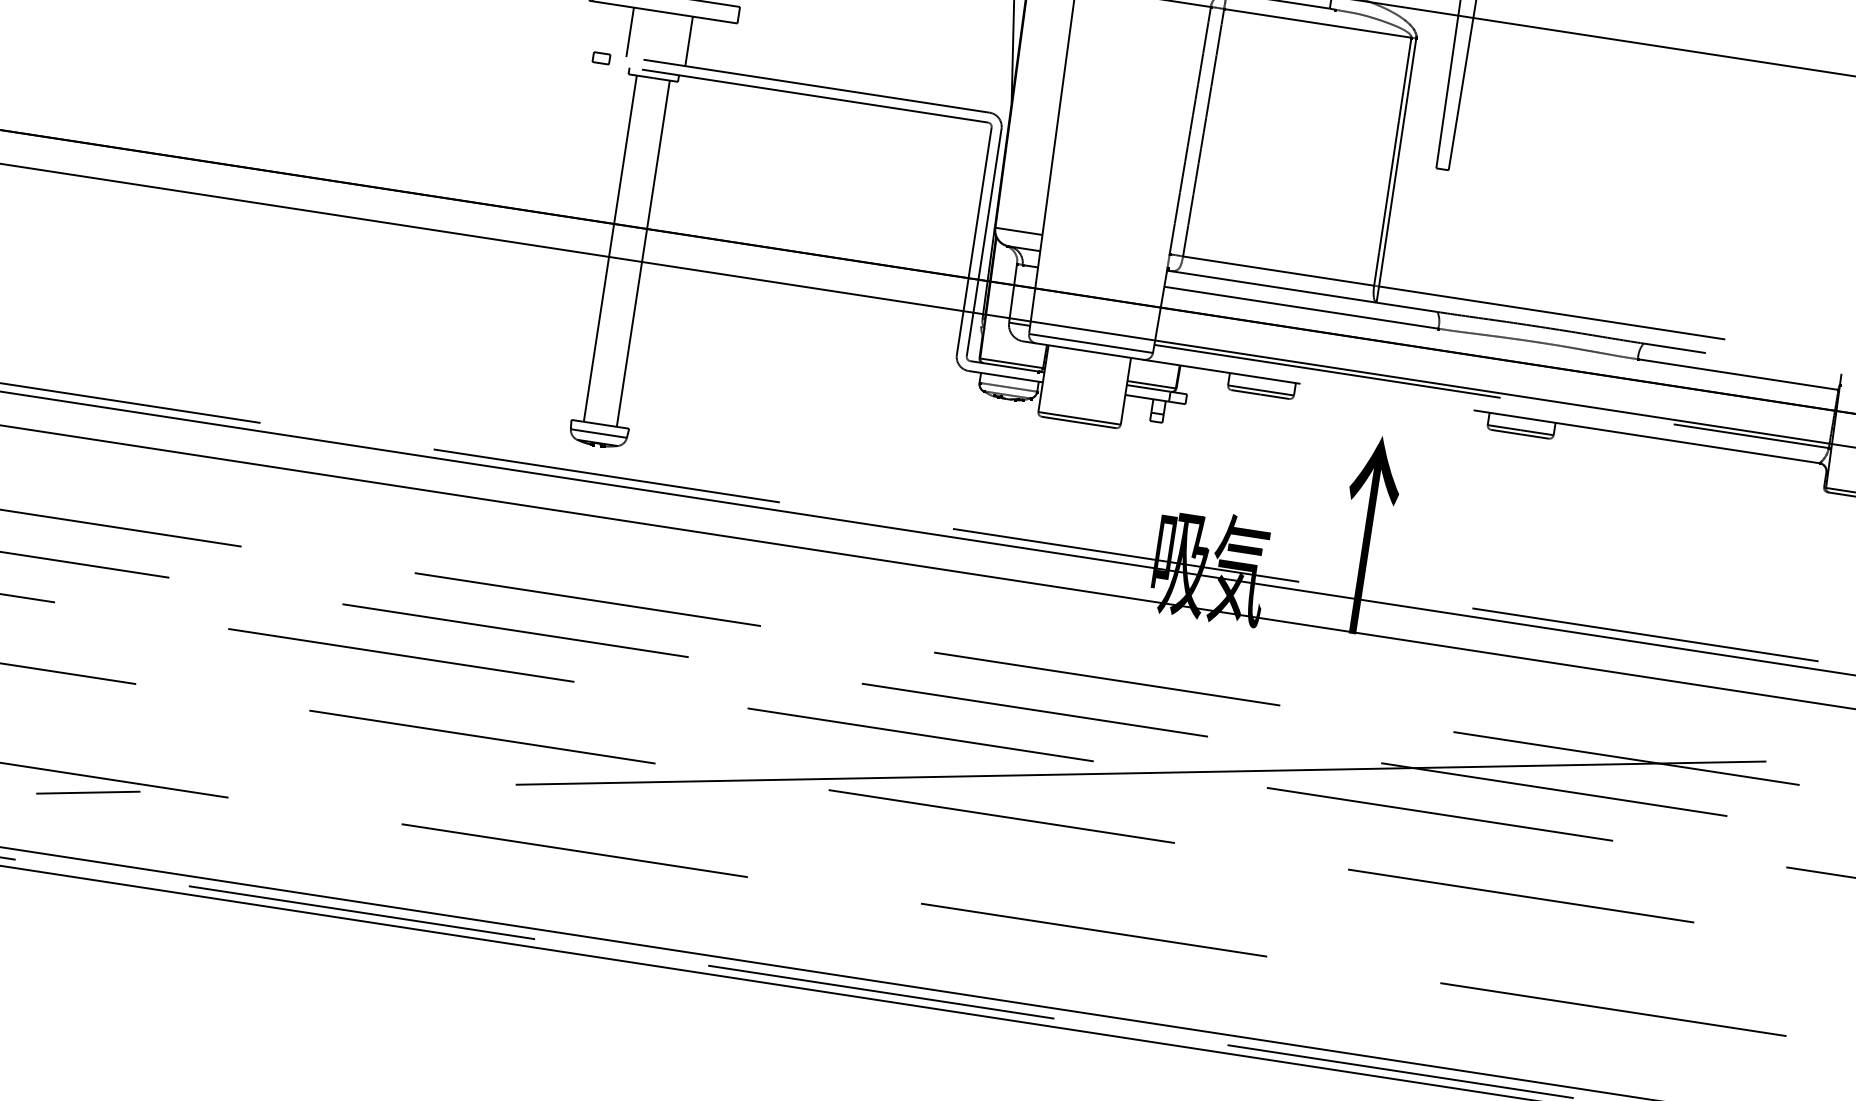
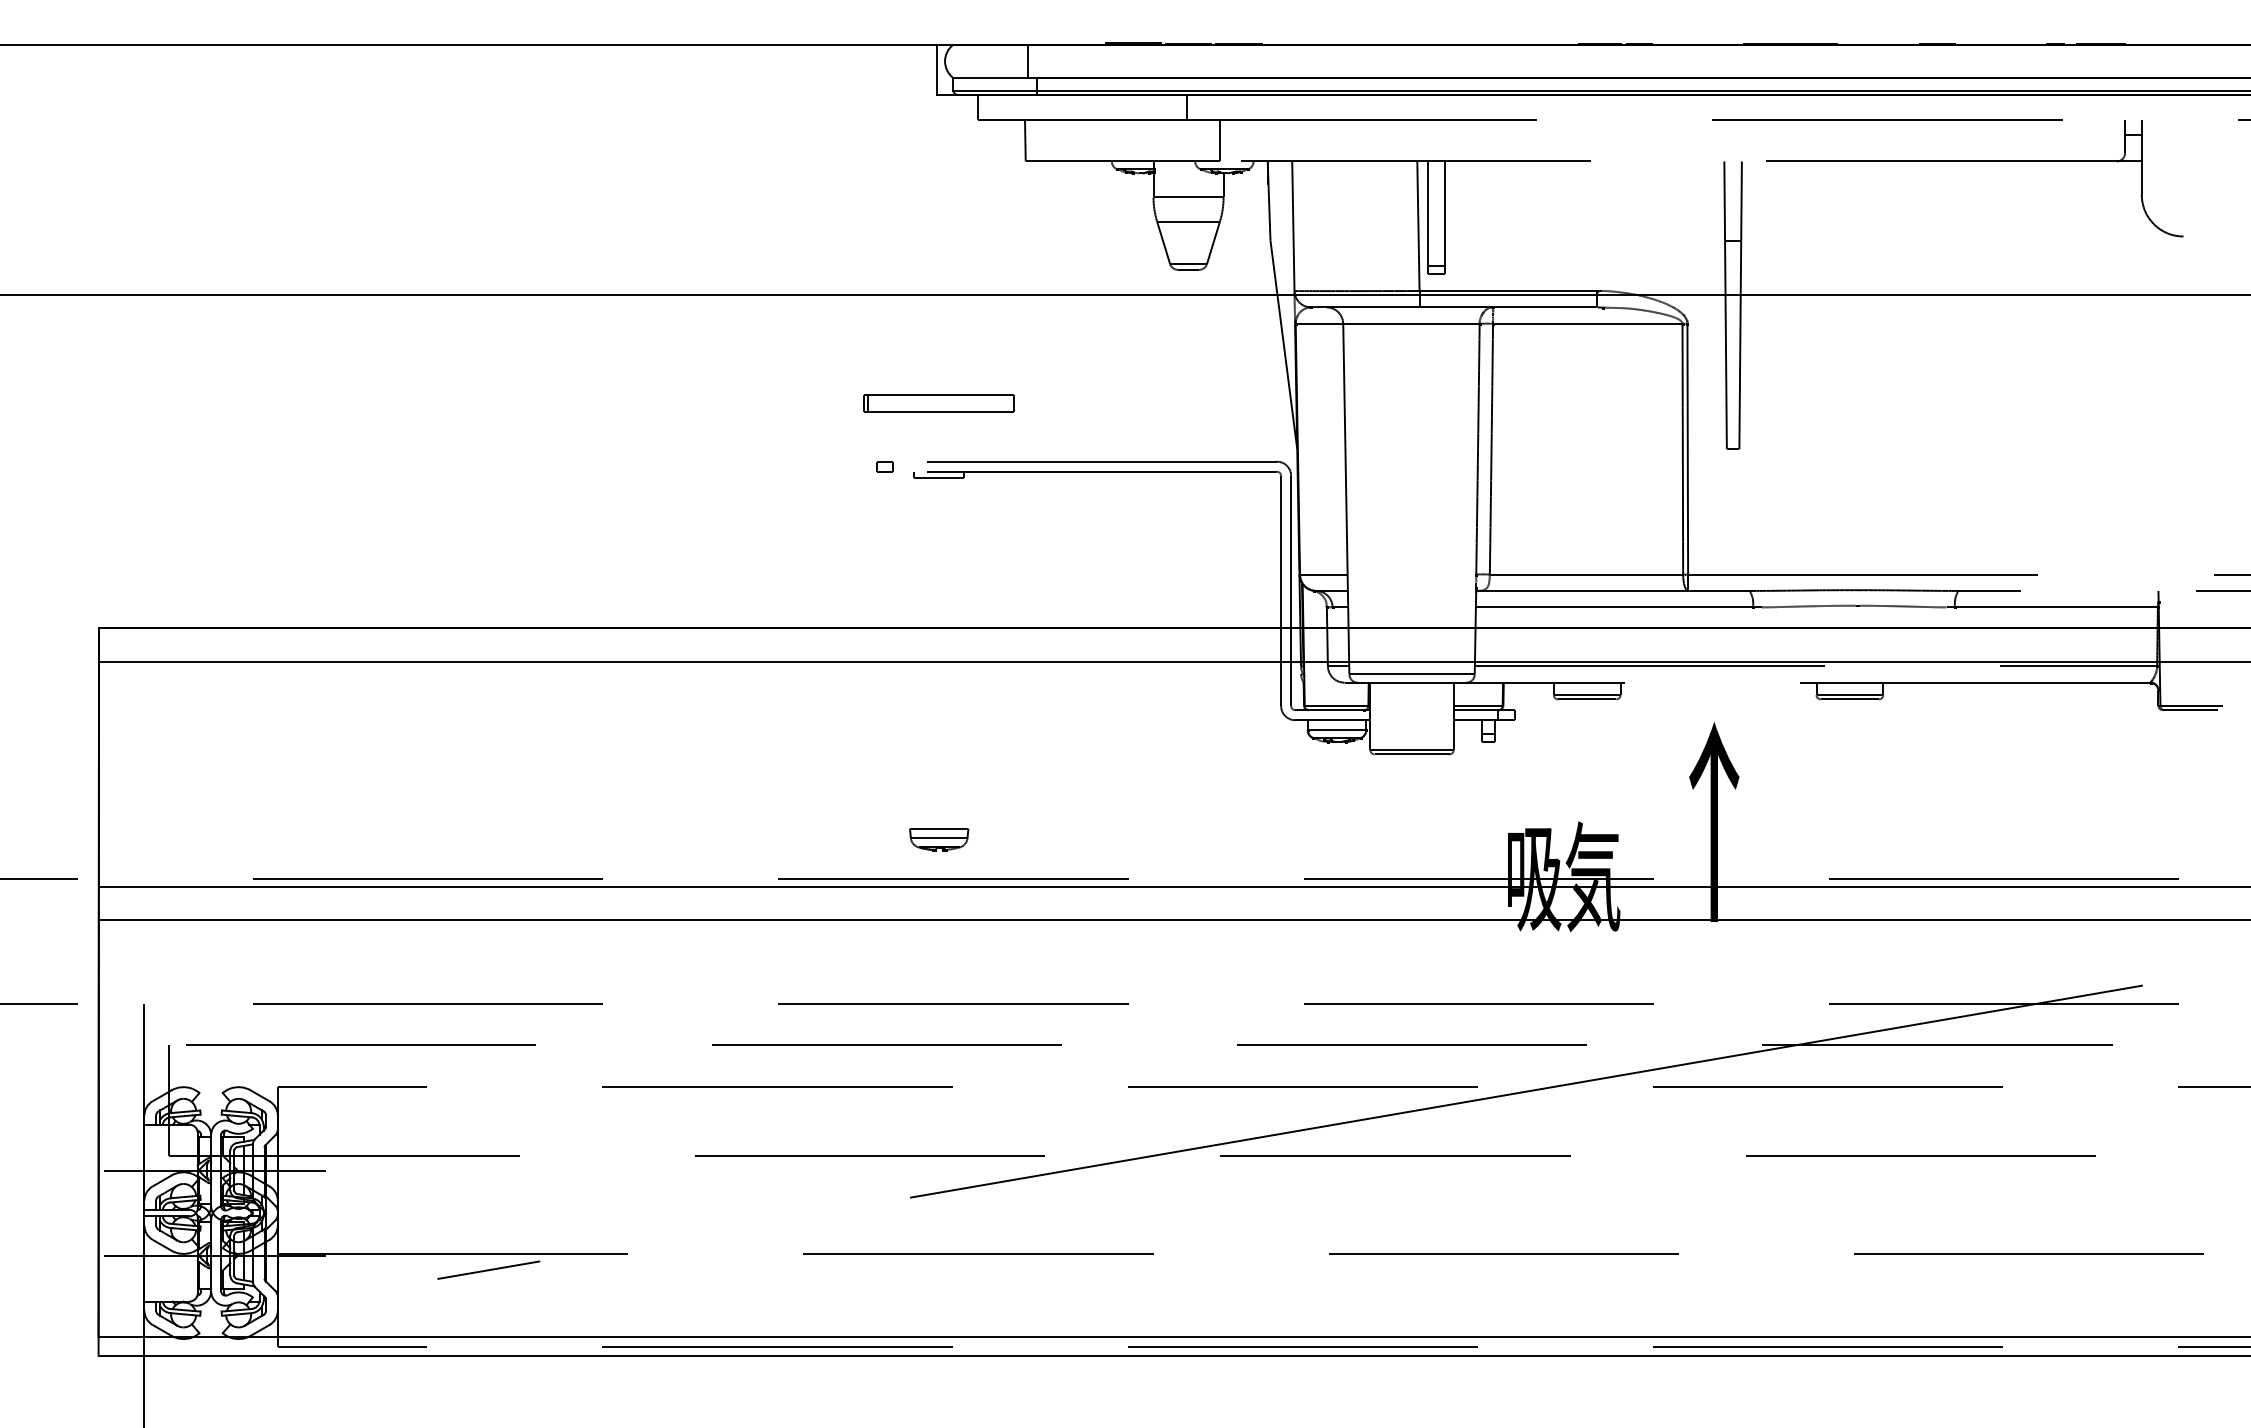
line: (630, 32) -> (909, 436), removed
line: (689, 41) -> (969, 436), removed
line: (610, 248) -> (922, 653), removed
line: (642, 253) -> (955, 653), removed

